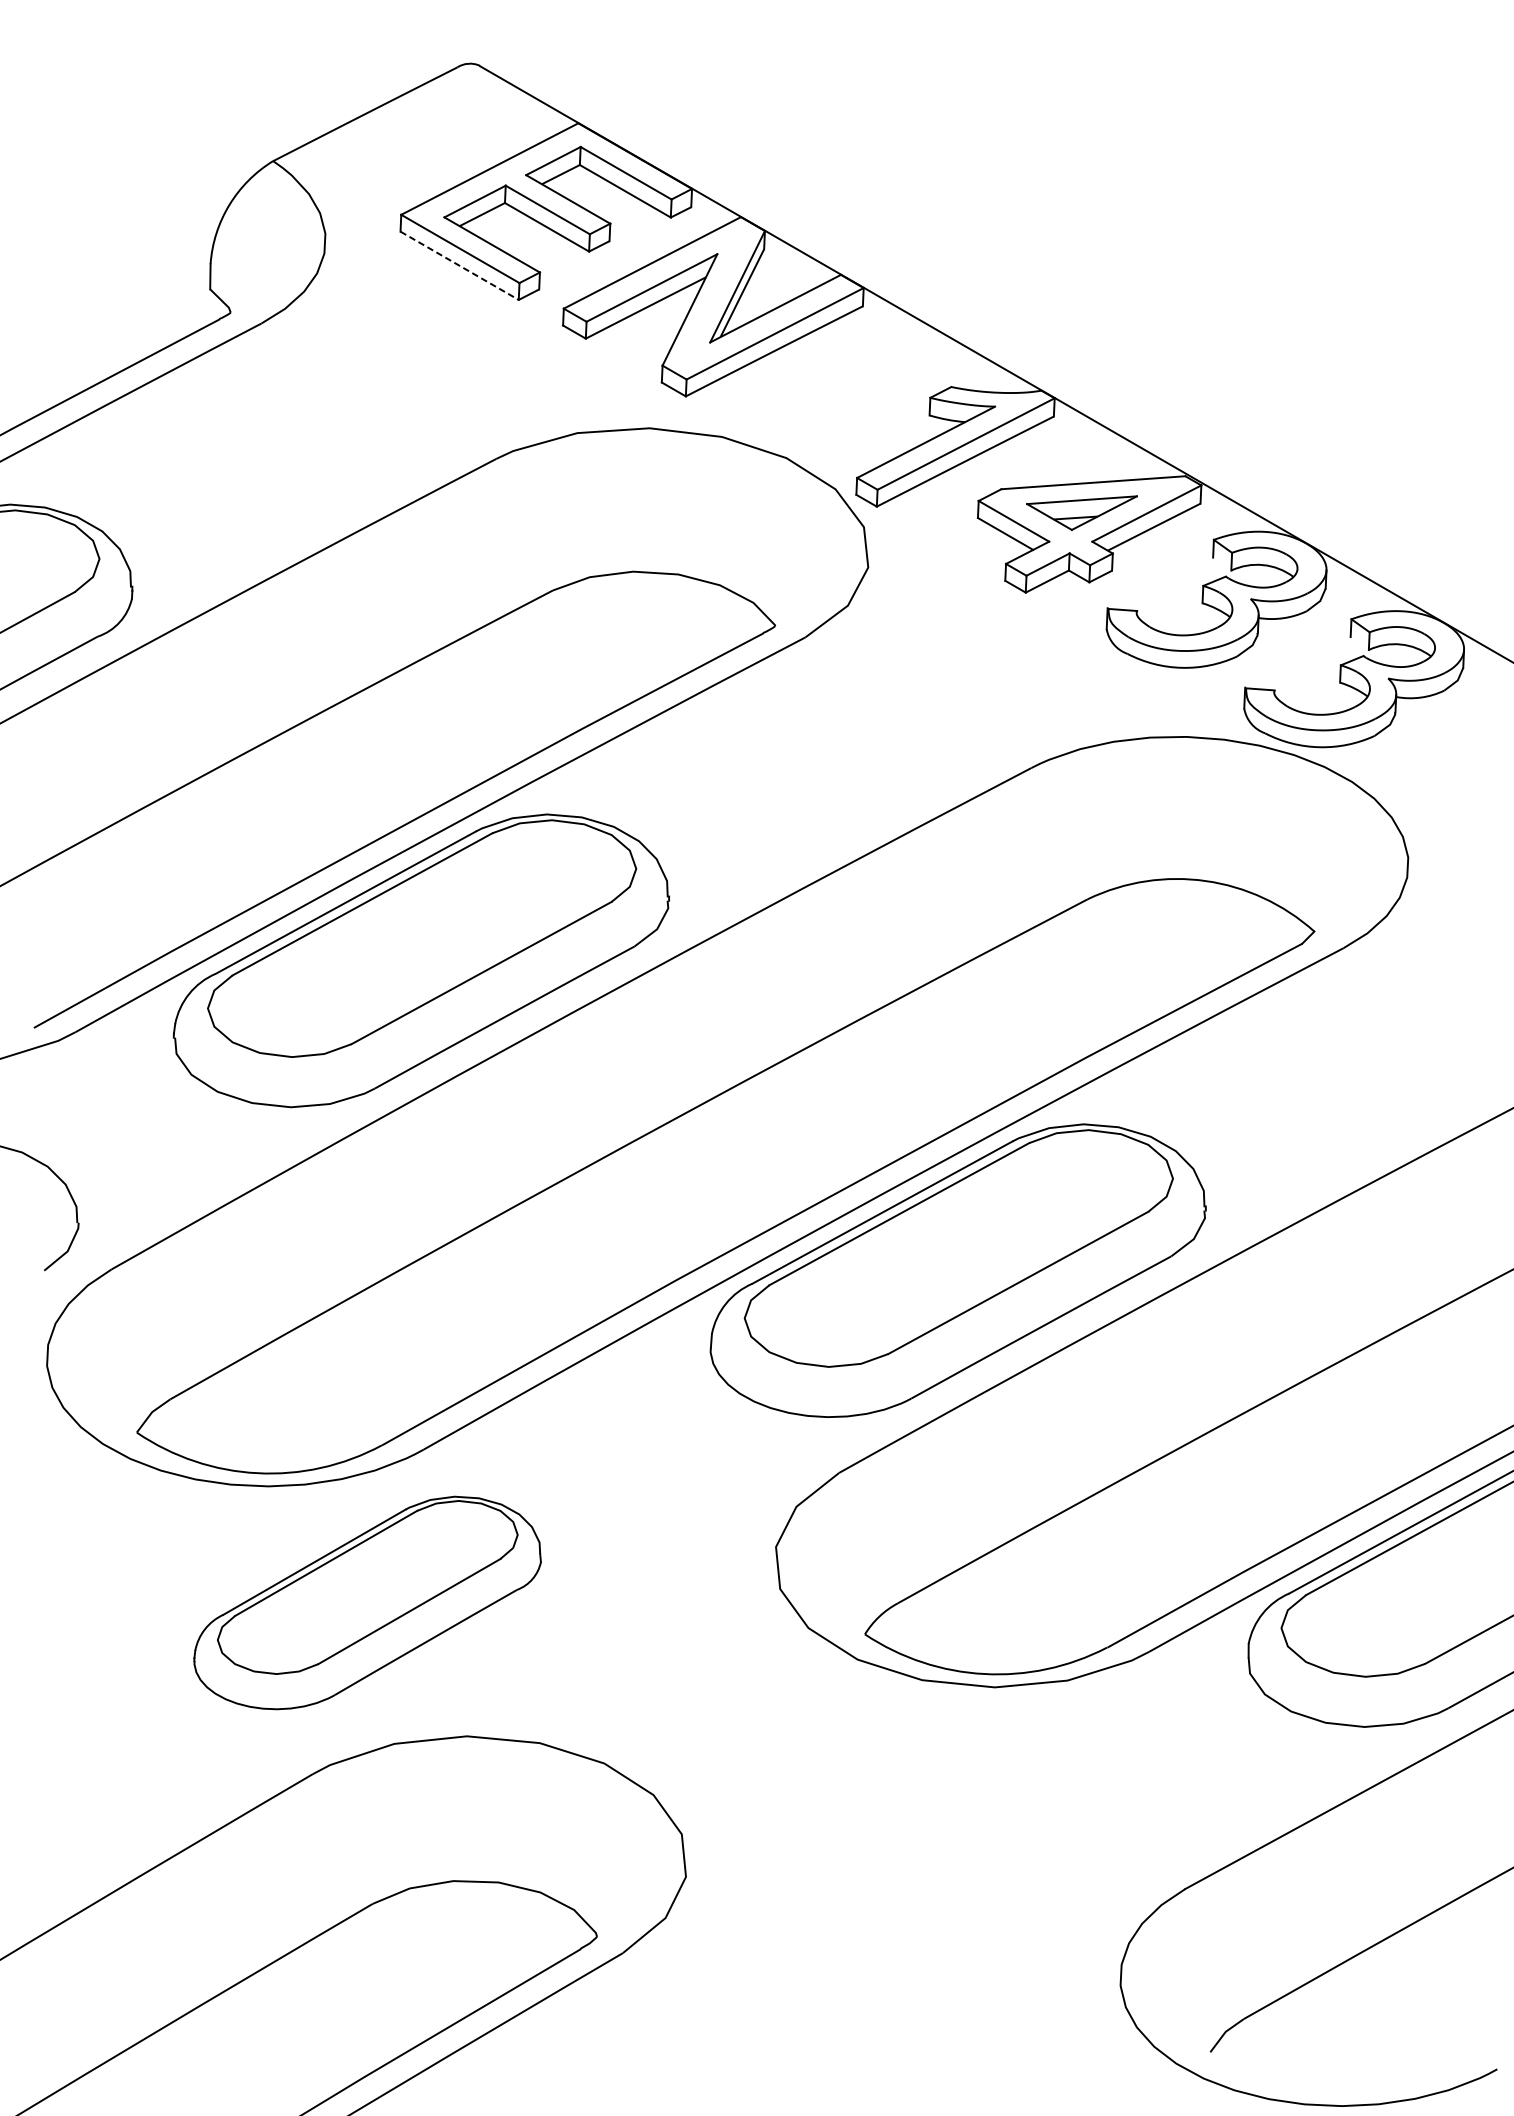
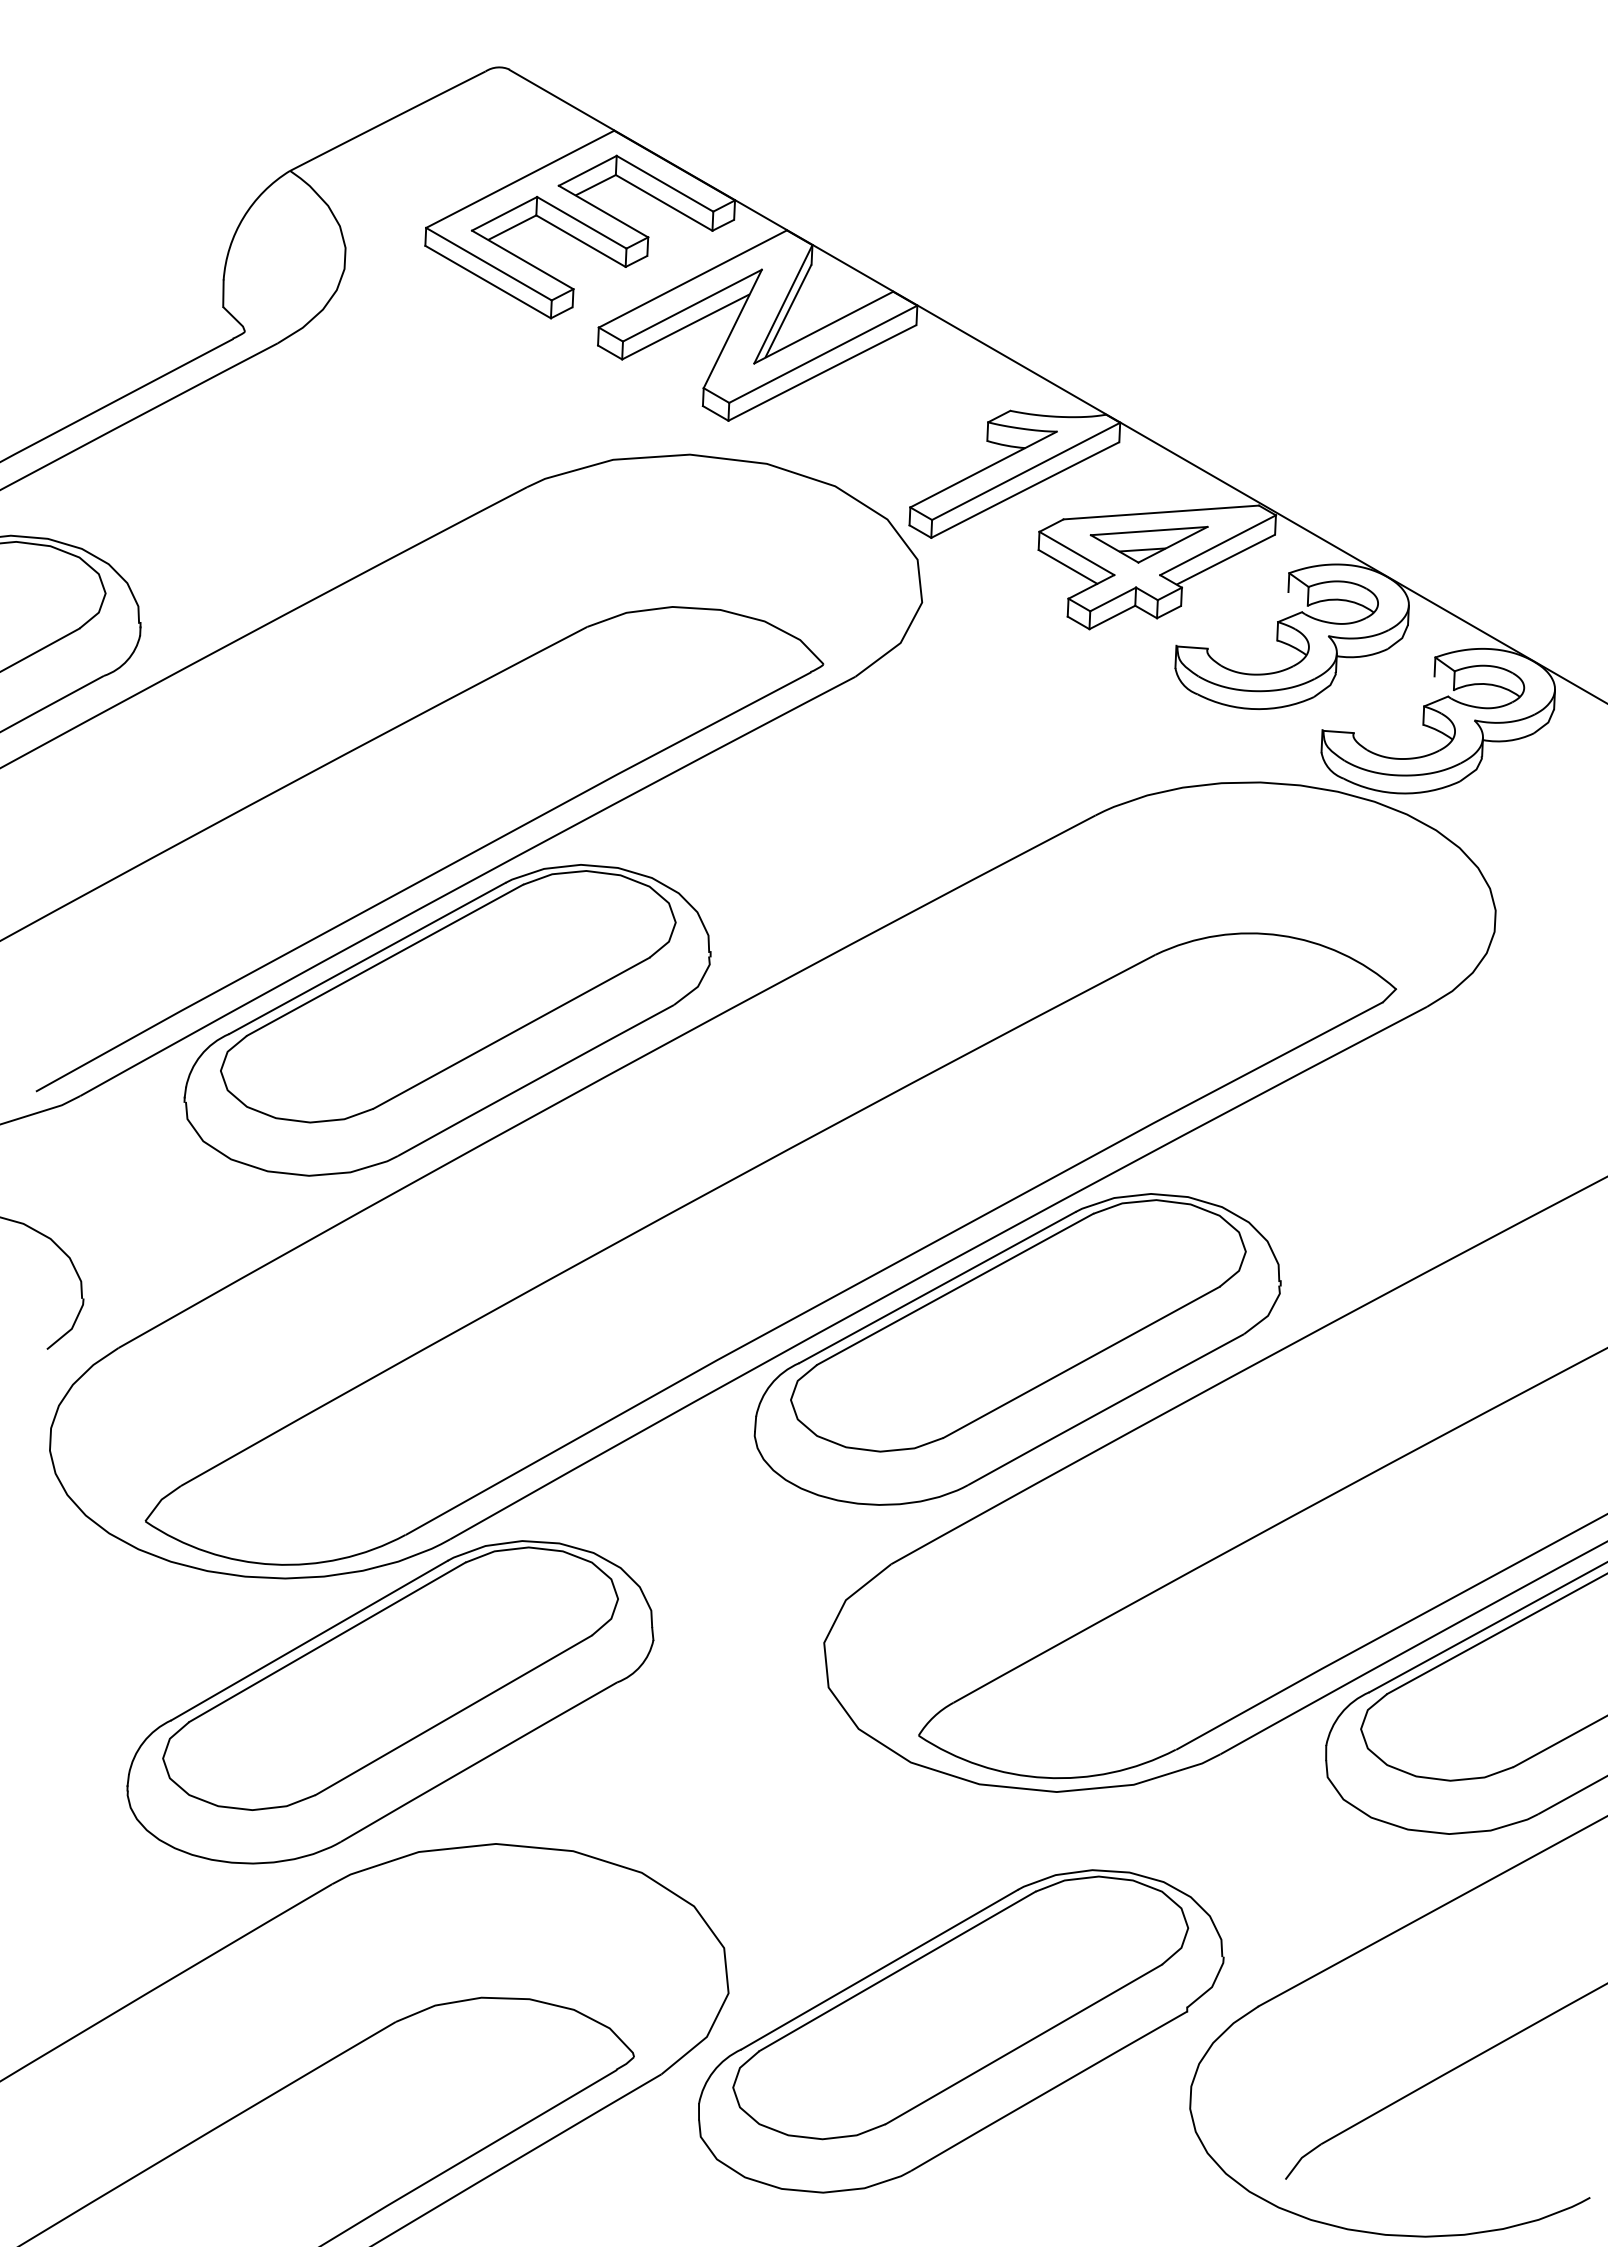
line: (459, 266) -> (488, 282), dashed -> solid
part: (367, 1603) -> (390, 1702), size x1.43
part: (905, 1912) -> (961, 2031), added

